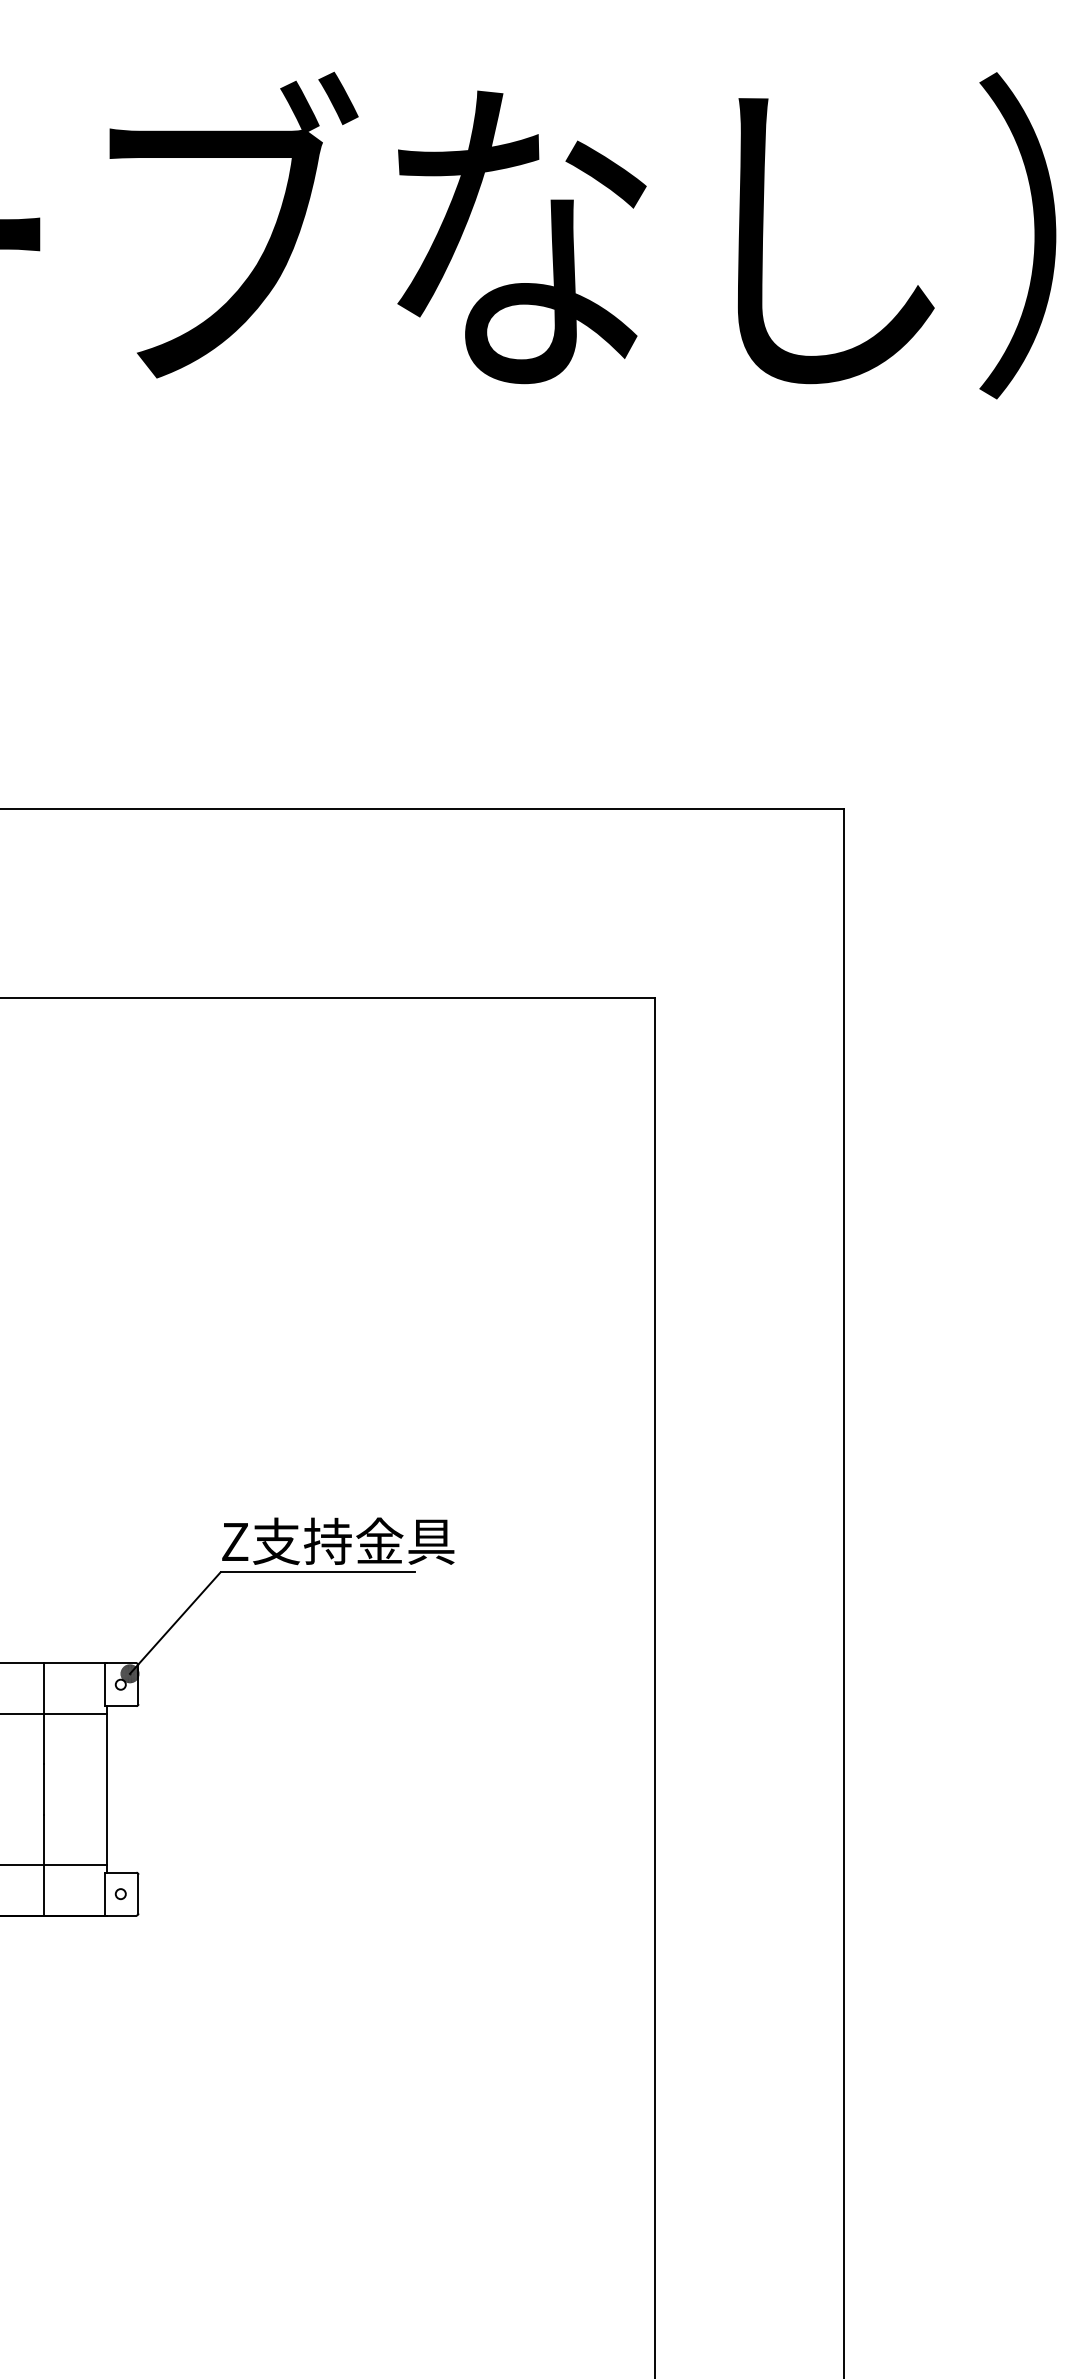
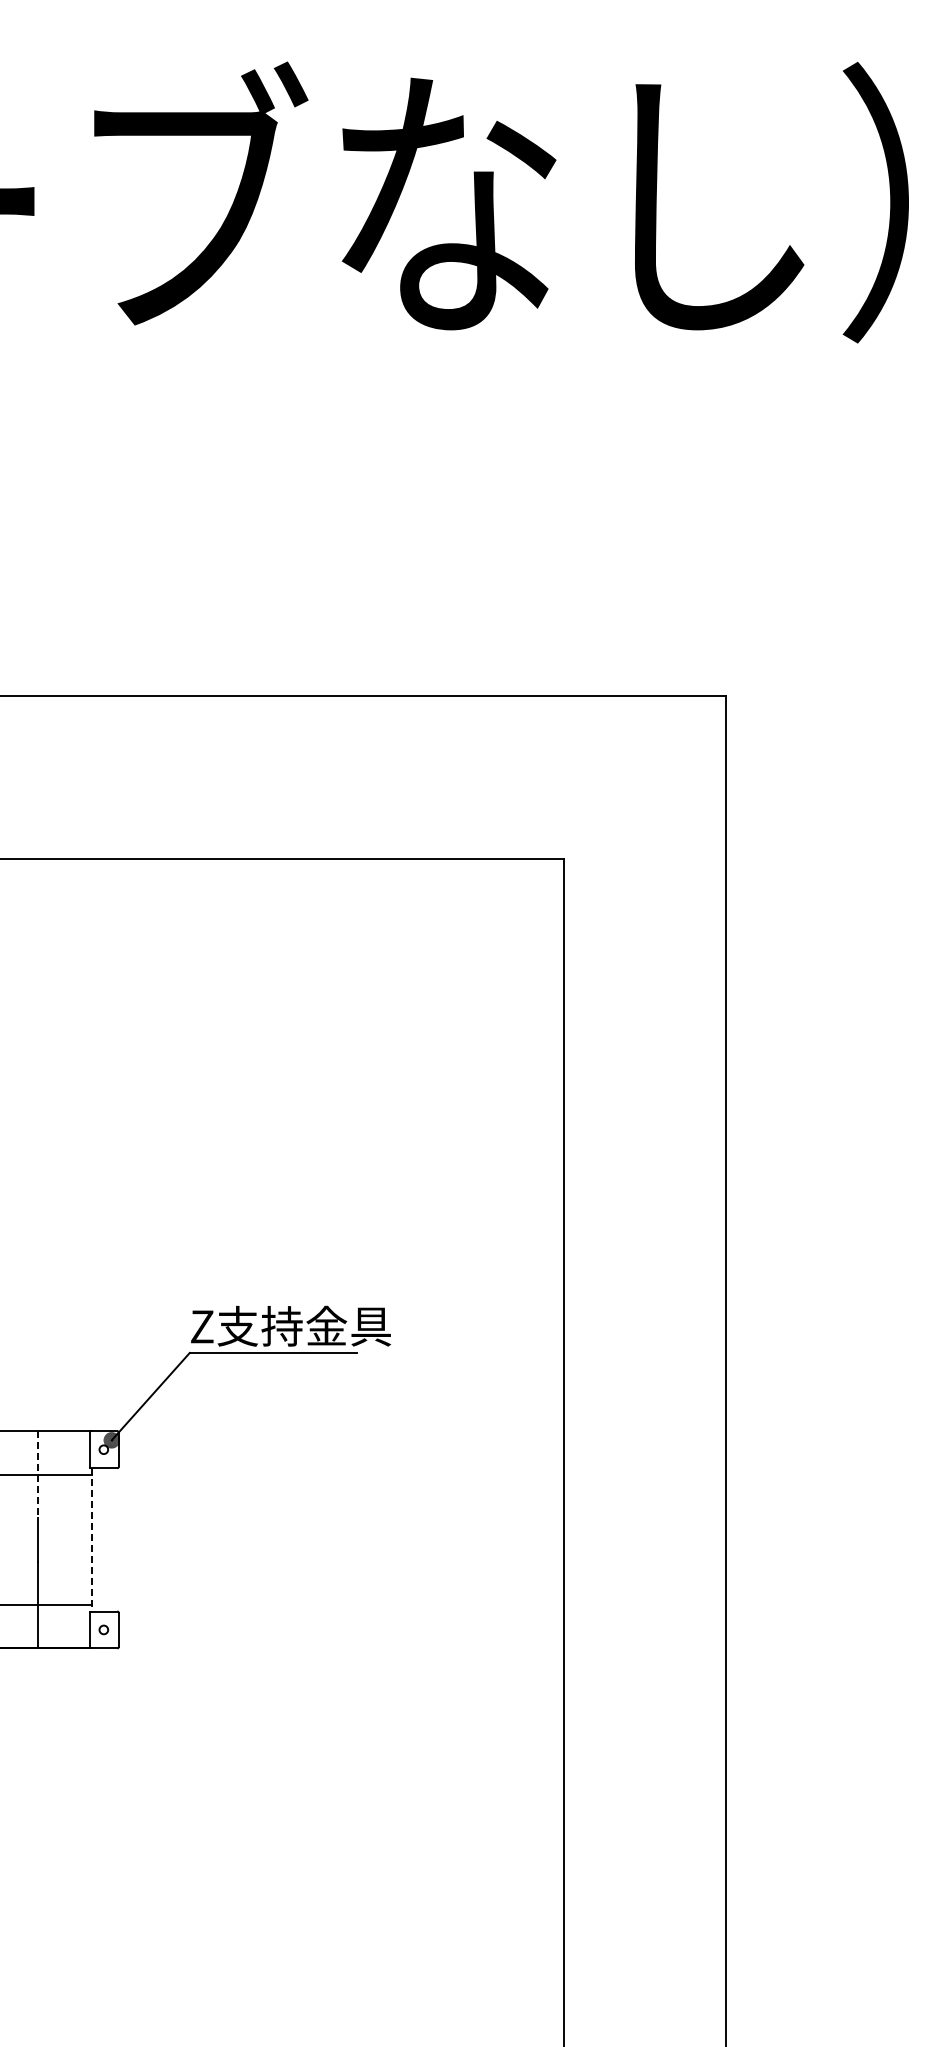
line: (43, 1714) -> (37, 1475), solid -> dashed
line: (106, 1789) -> (91, 1539), solid -> dashed

